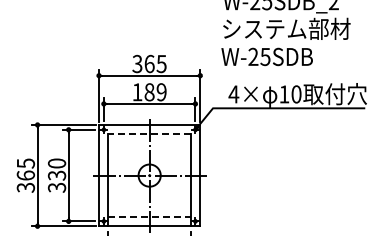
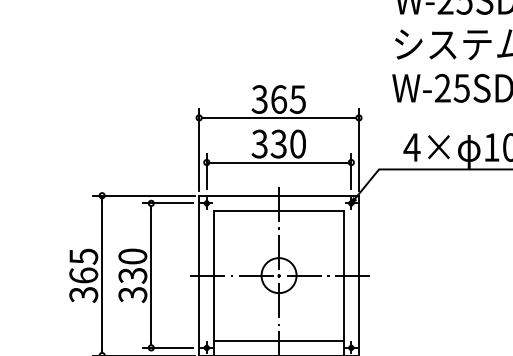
text: (149, 92) -> (278, 144), 189 -> 330
line: (149, 134) -> (278, 210), dashed -> solid
line: (150, 217) -> (280, 341), dashed -> solid

